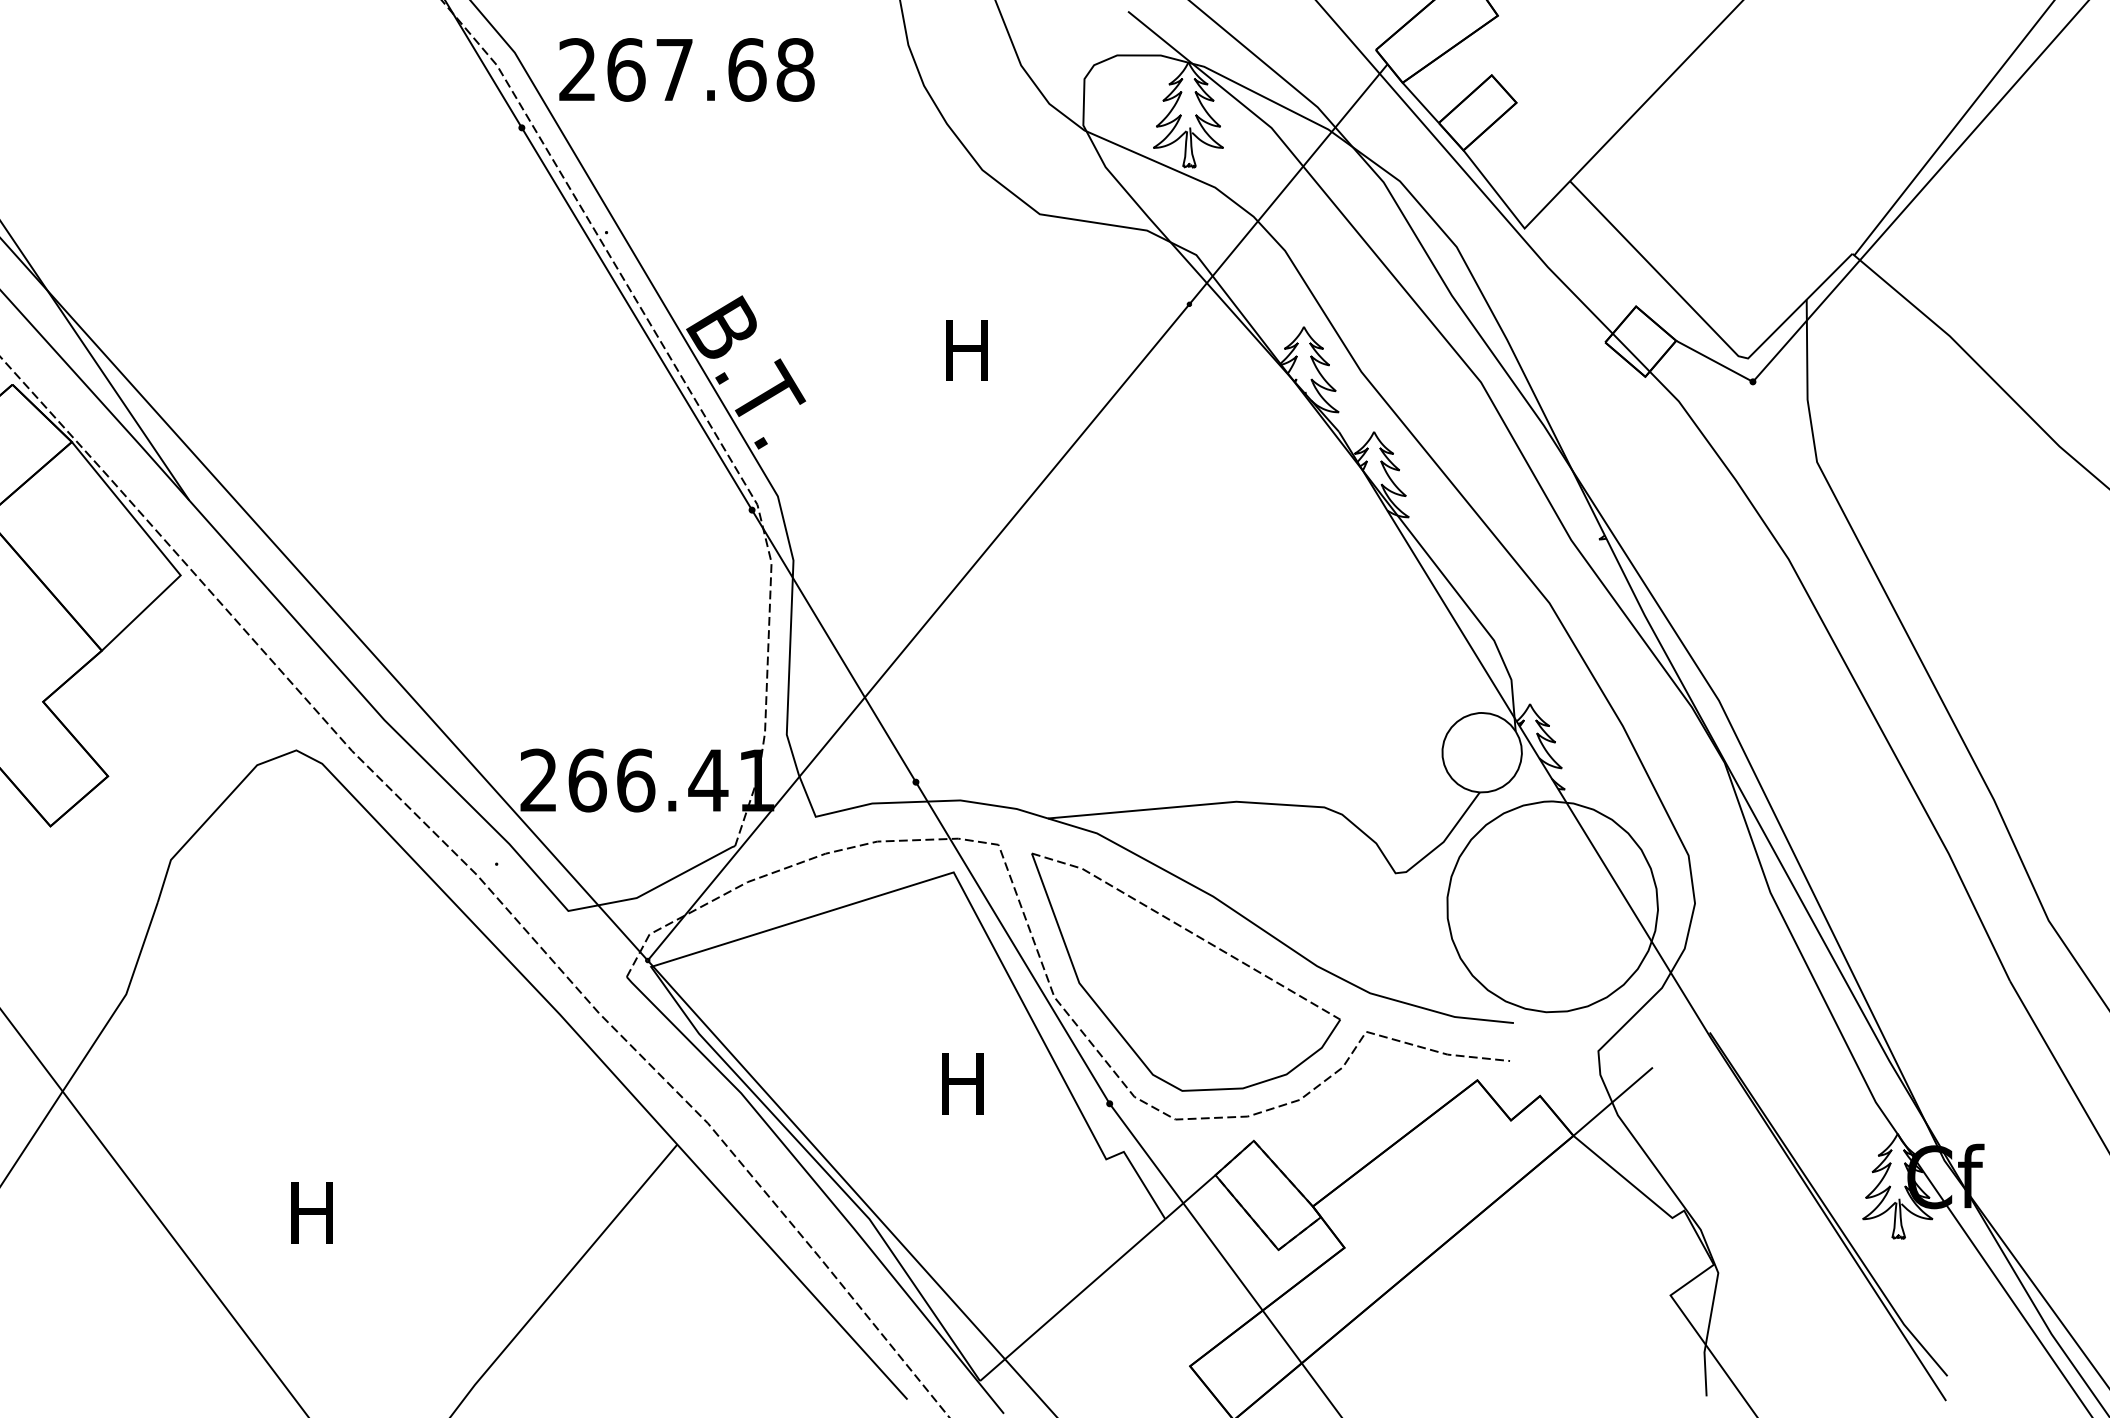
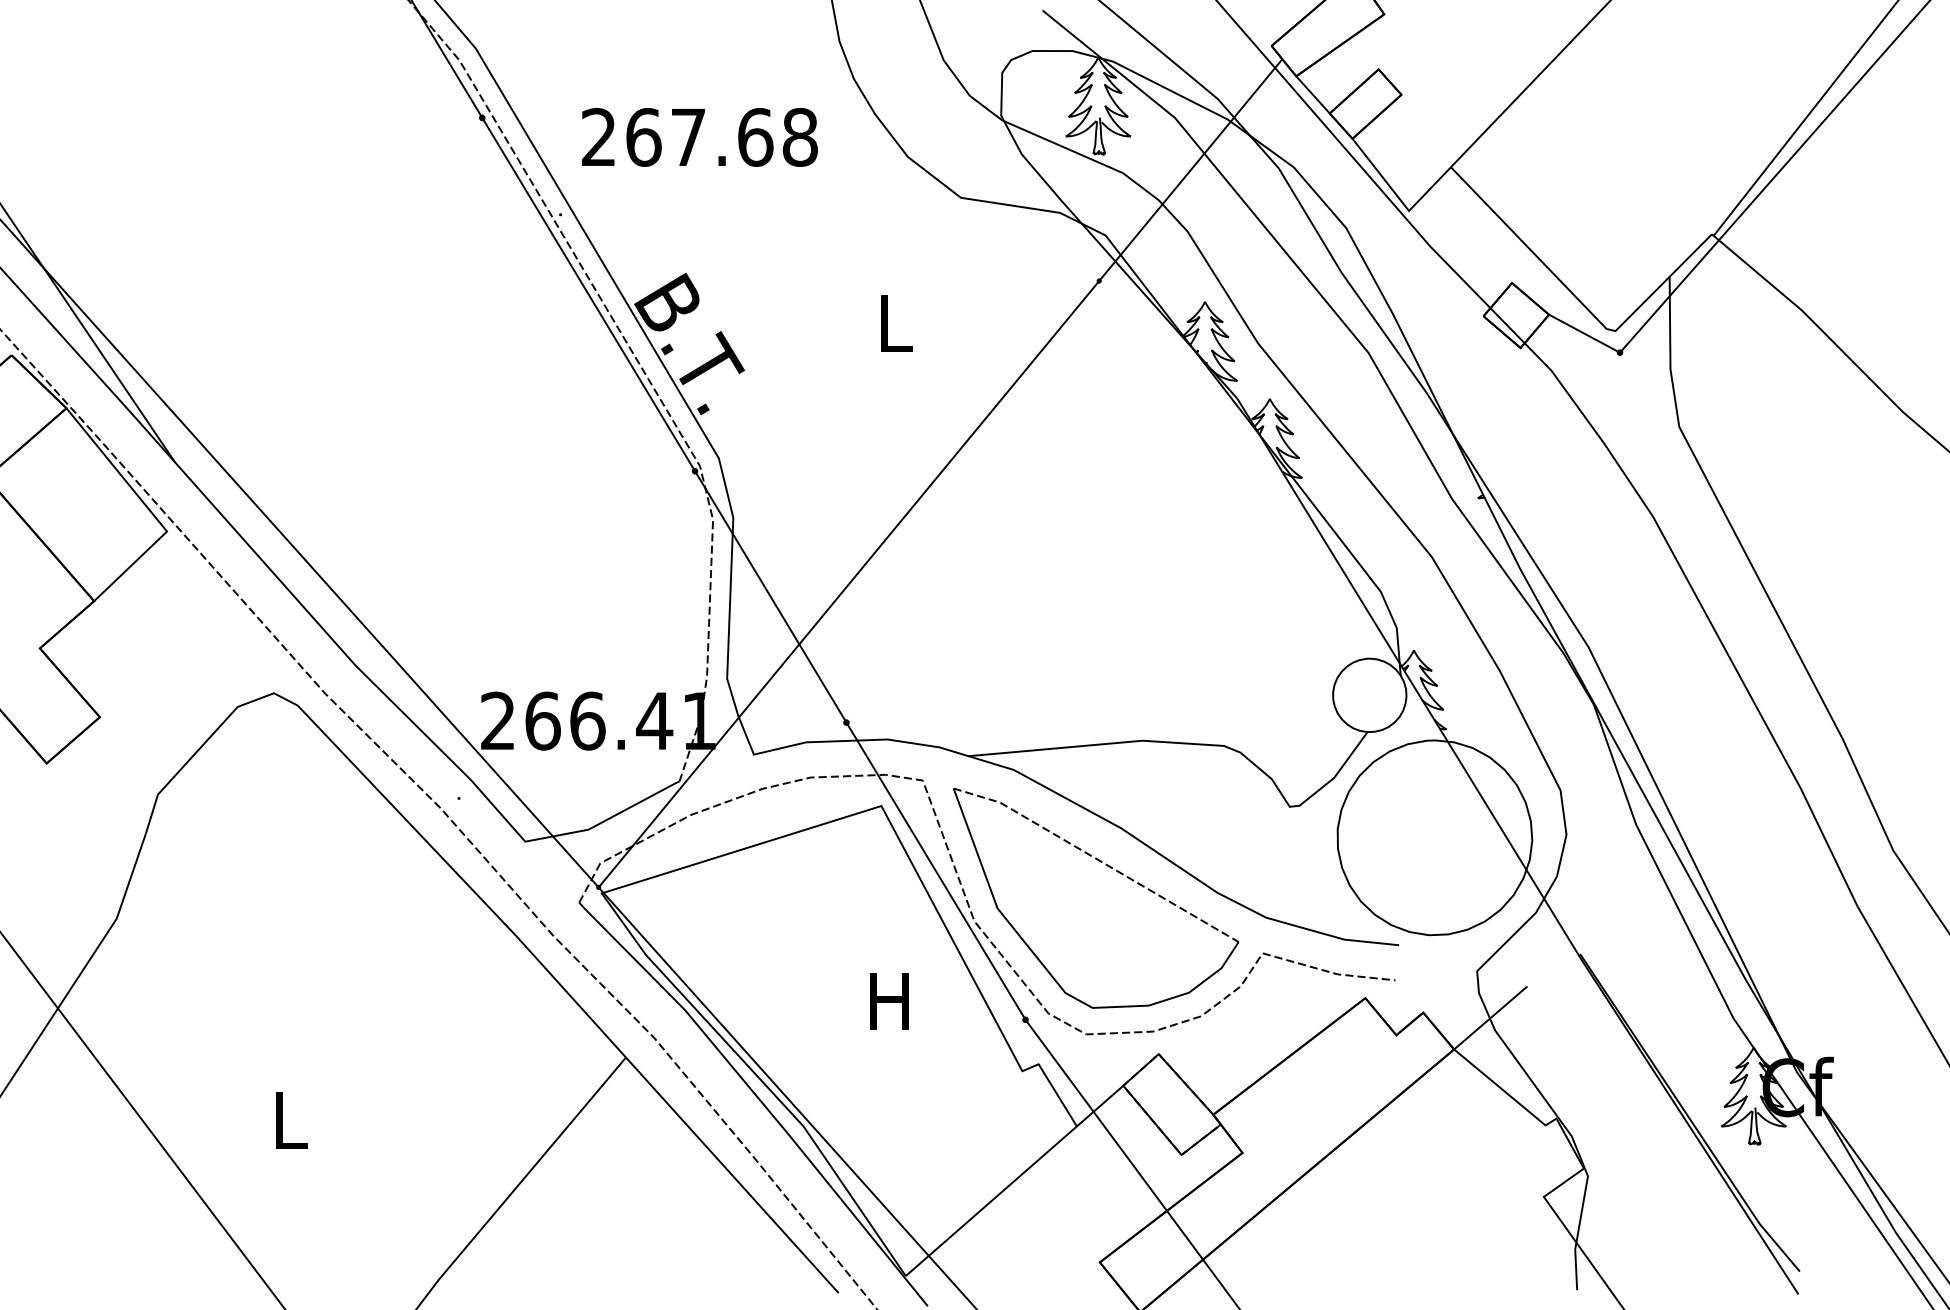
text: (686, 70) -> (699, 137), moved
text: (966, 350) -> (893, 323), H -> L
text: (312, 1212) -> (288, 1120), H -> L

